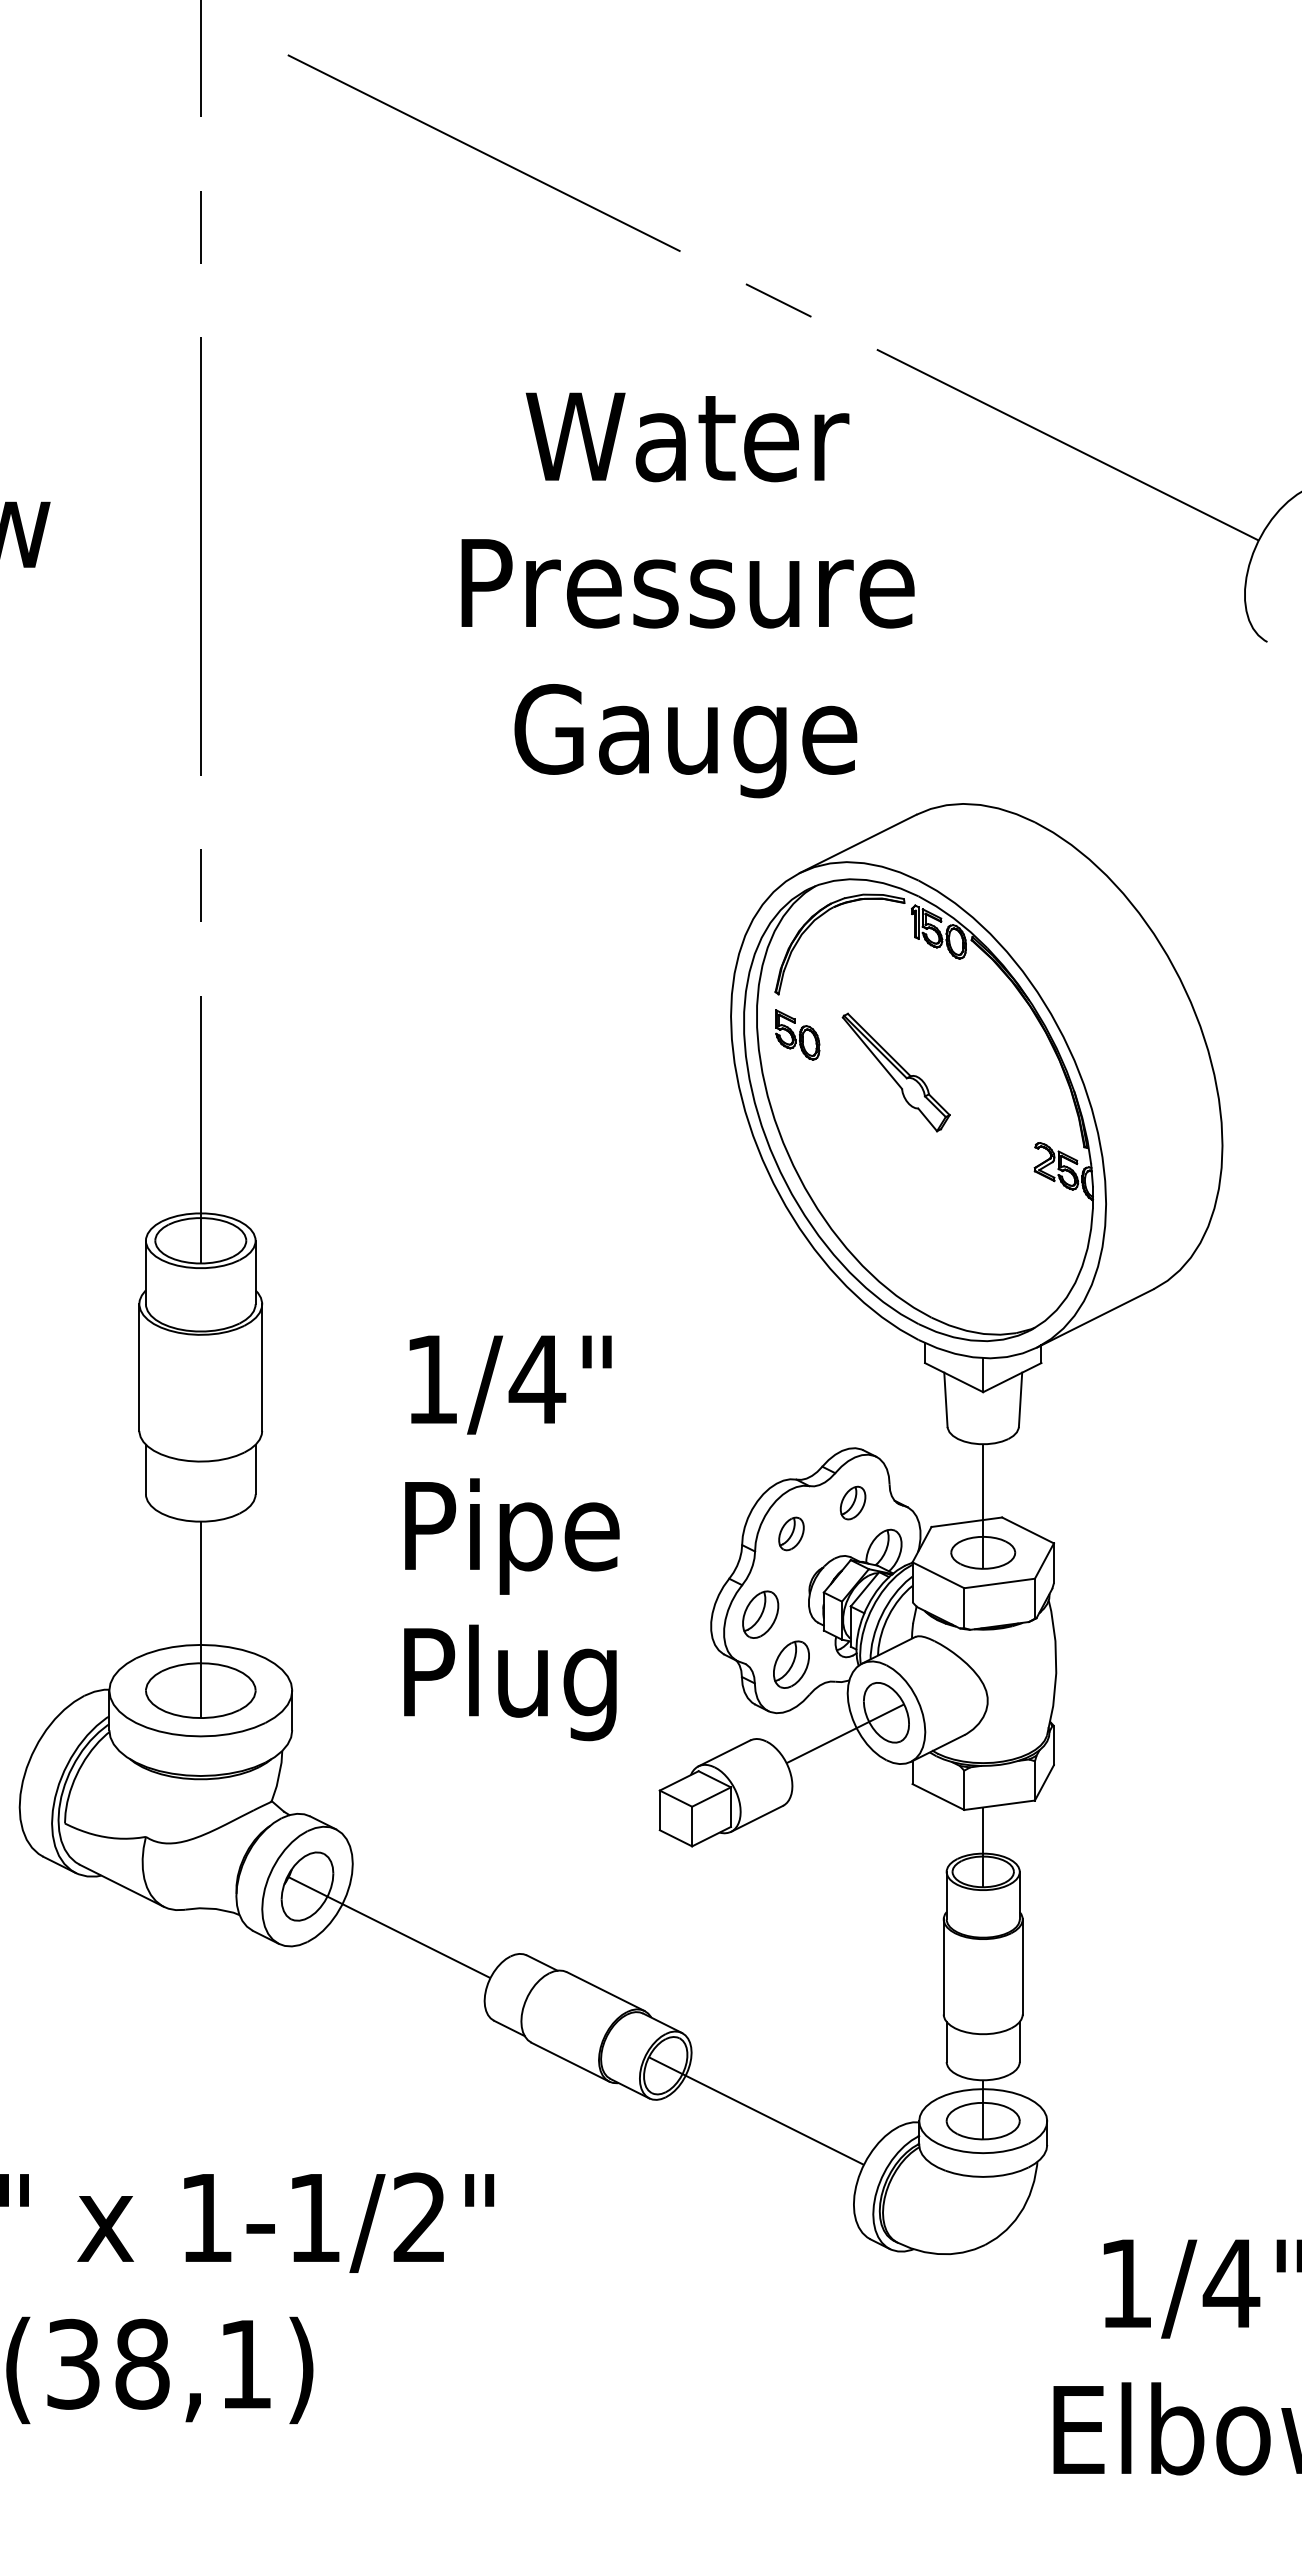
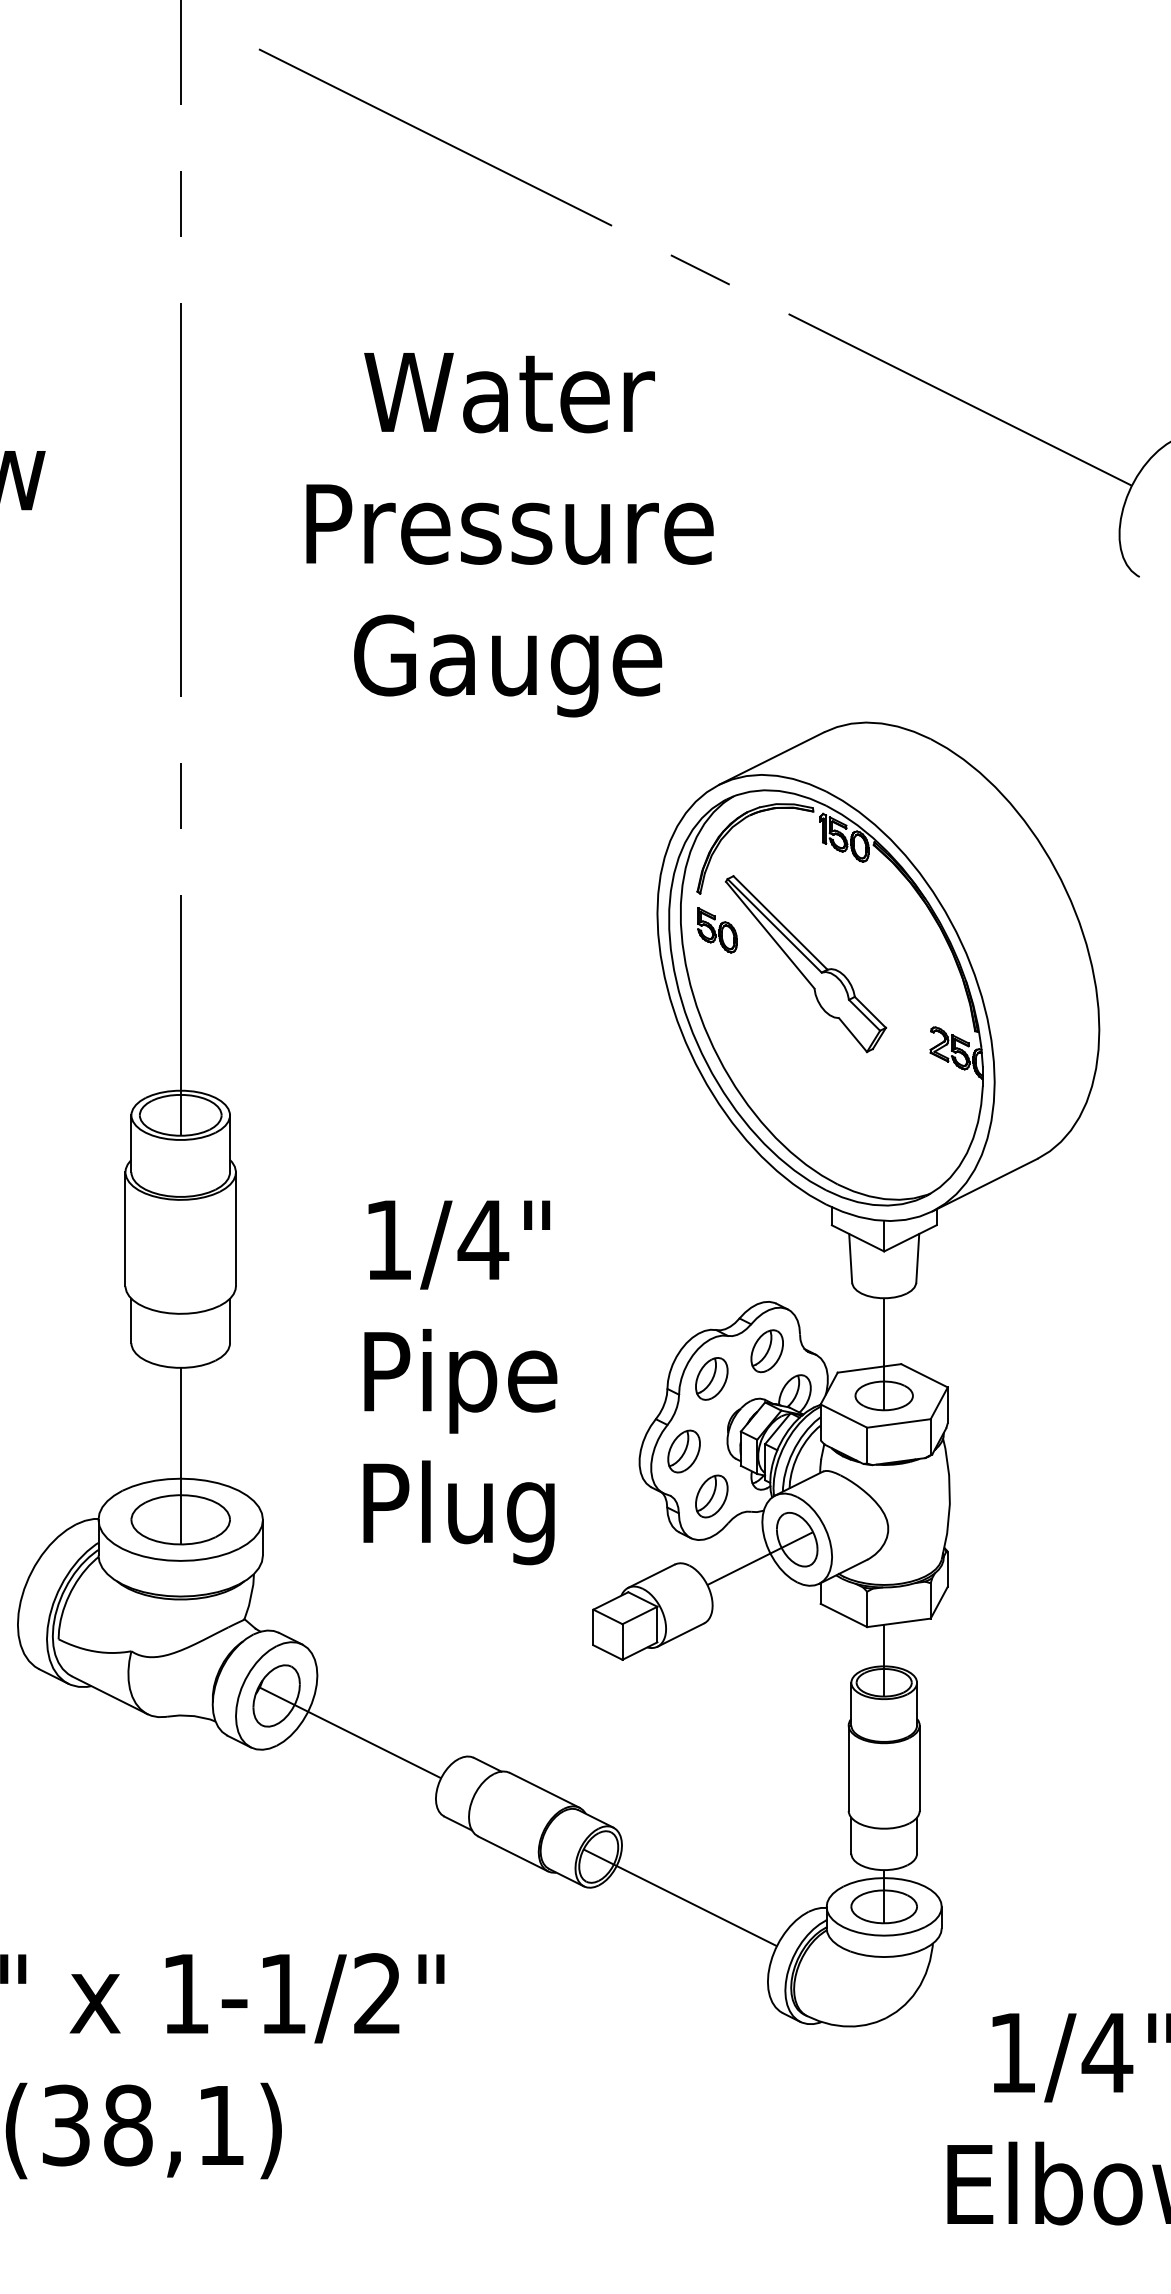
text: (687, 595) -> (509, 535), moved
part: (896, 1072) -> (806, 964), size x1.67
part: (852, 1502) -> (766, 1350), size x1.43
part: (791, 1533) -> (711, 1378), size x1.43

